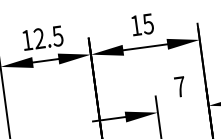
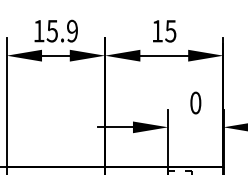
text: (47, 36) -> (61, 30), 12.5 -> 15.9
text: (179, 86) -> (195, 102), 7 -> 0

